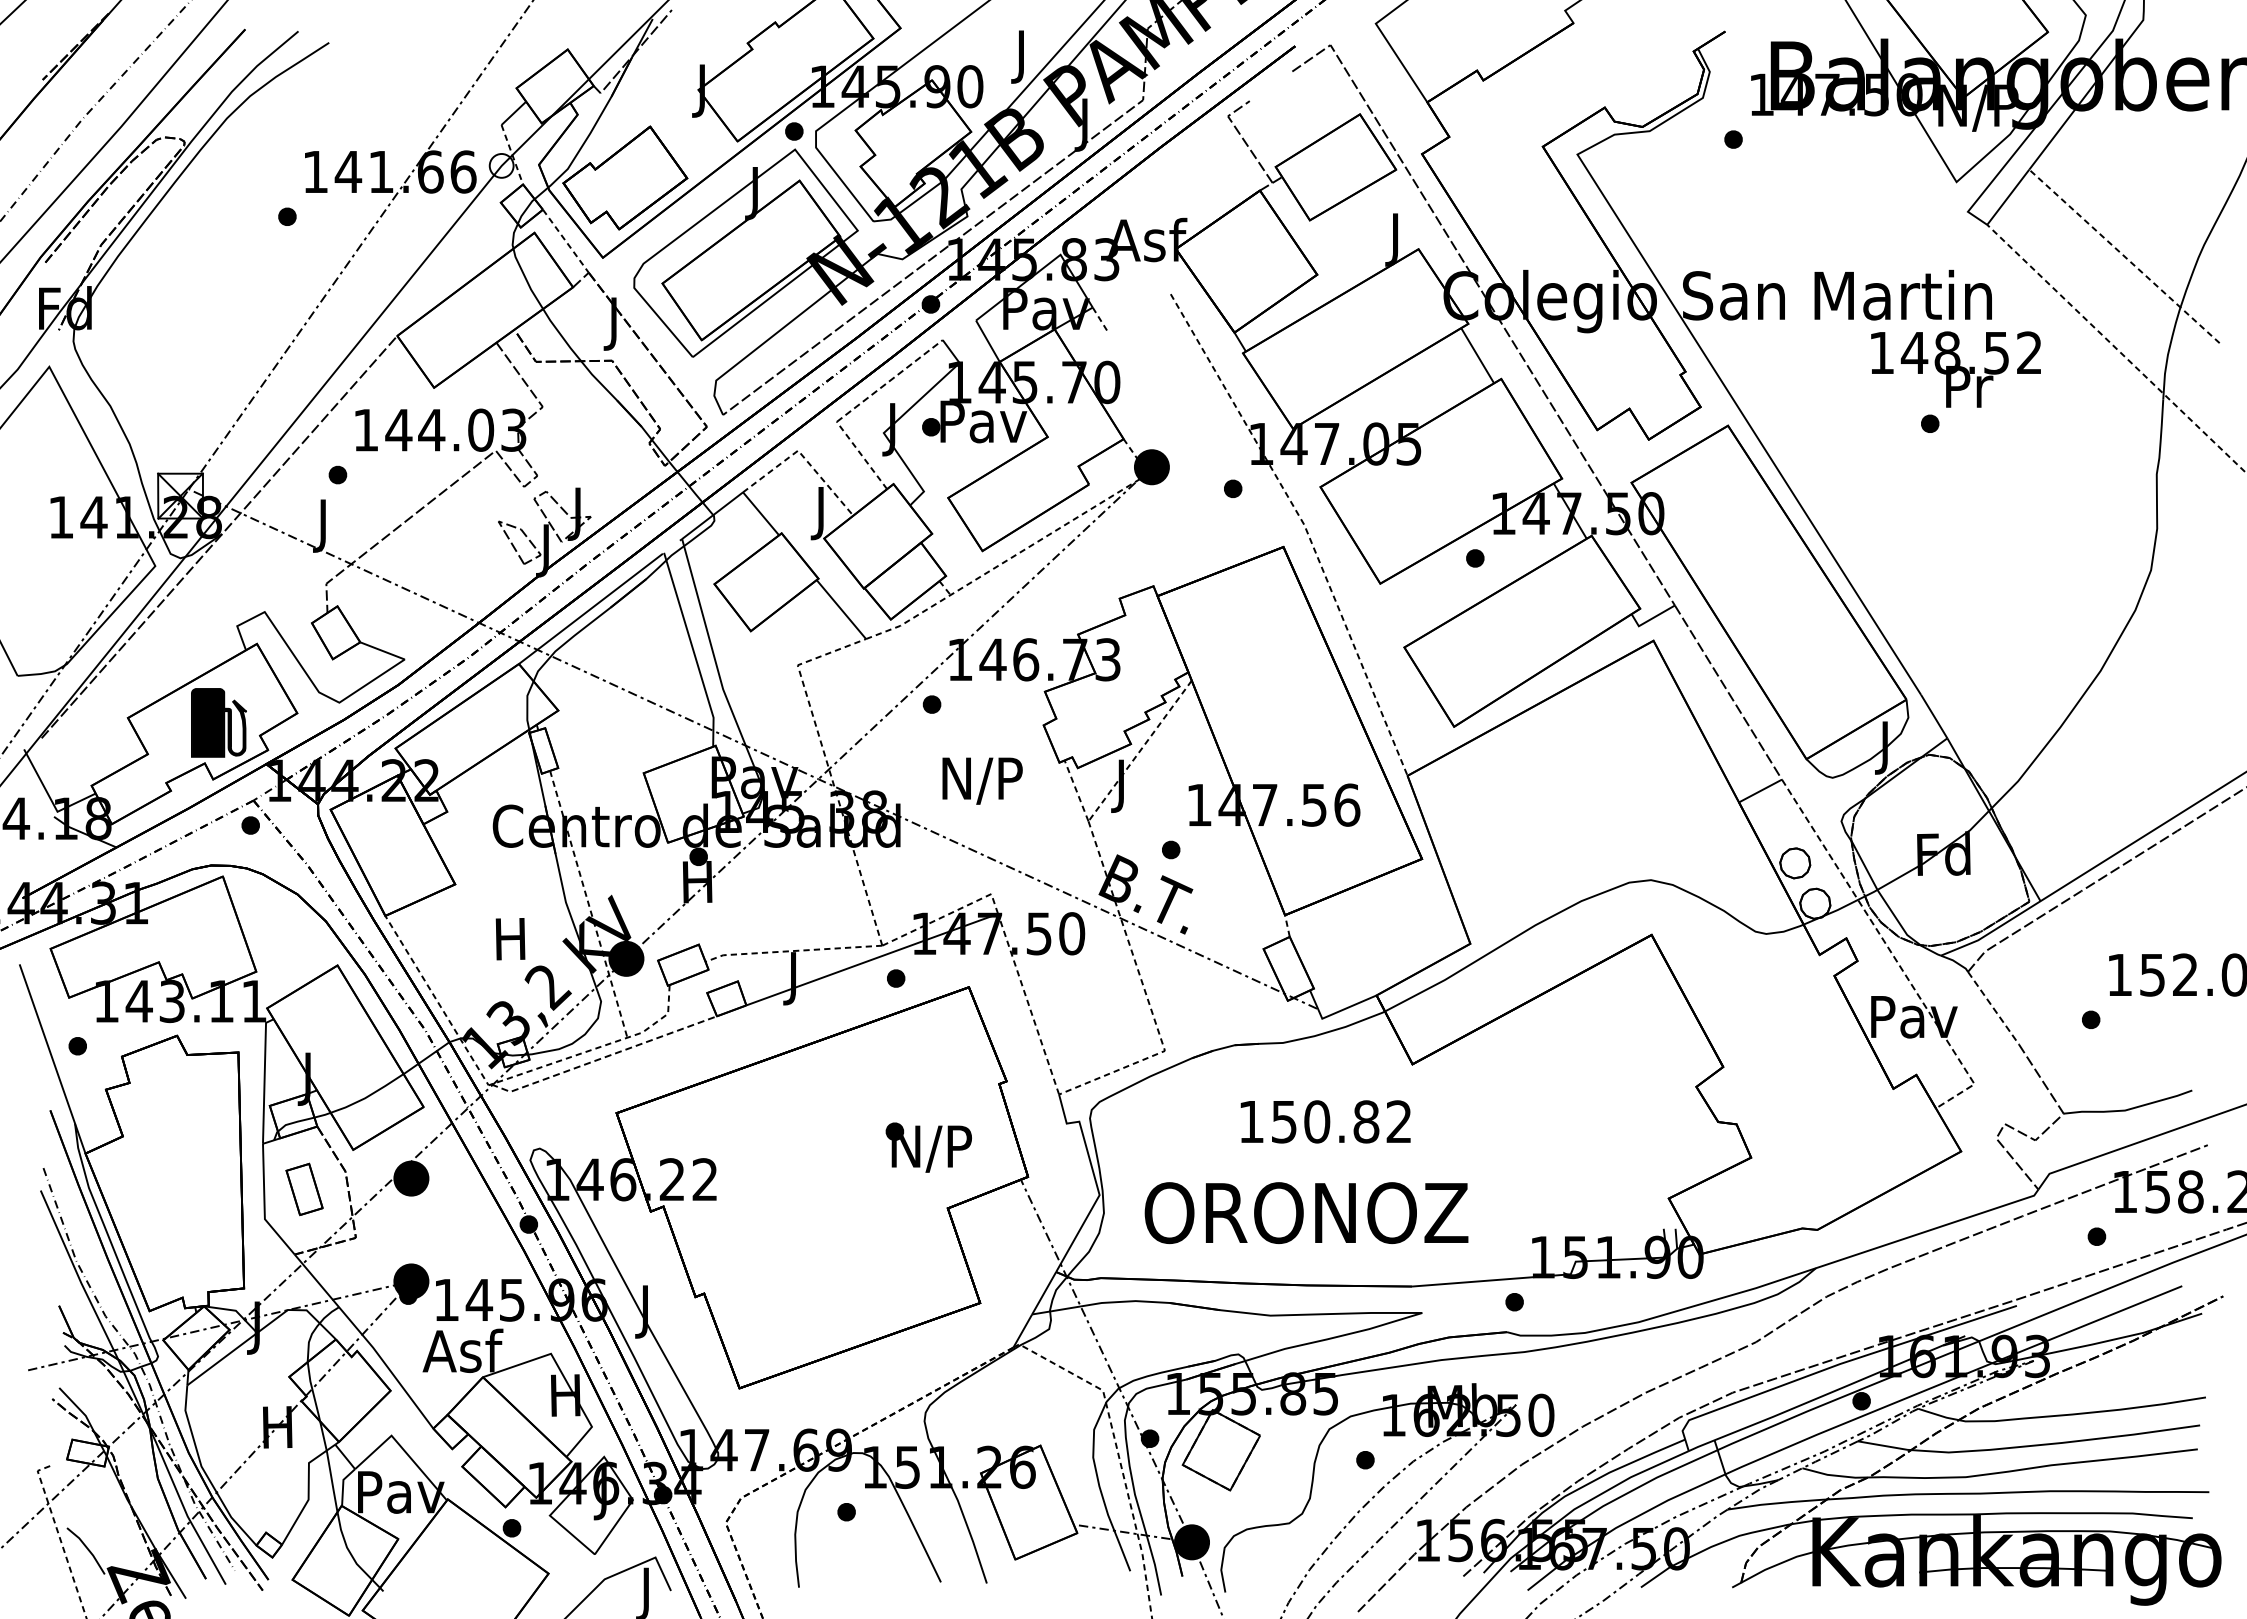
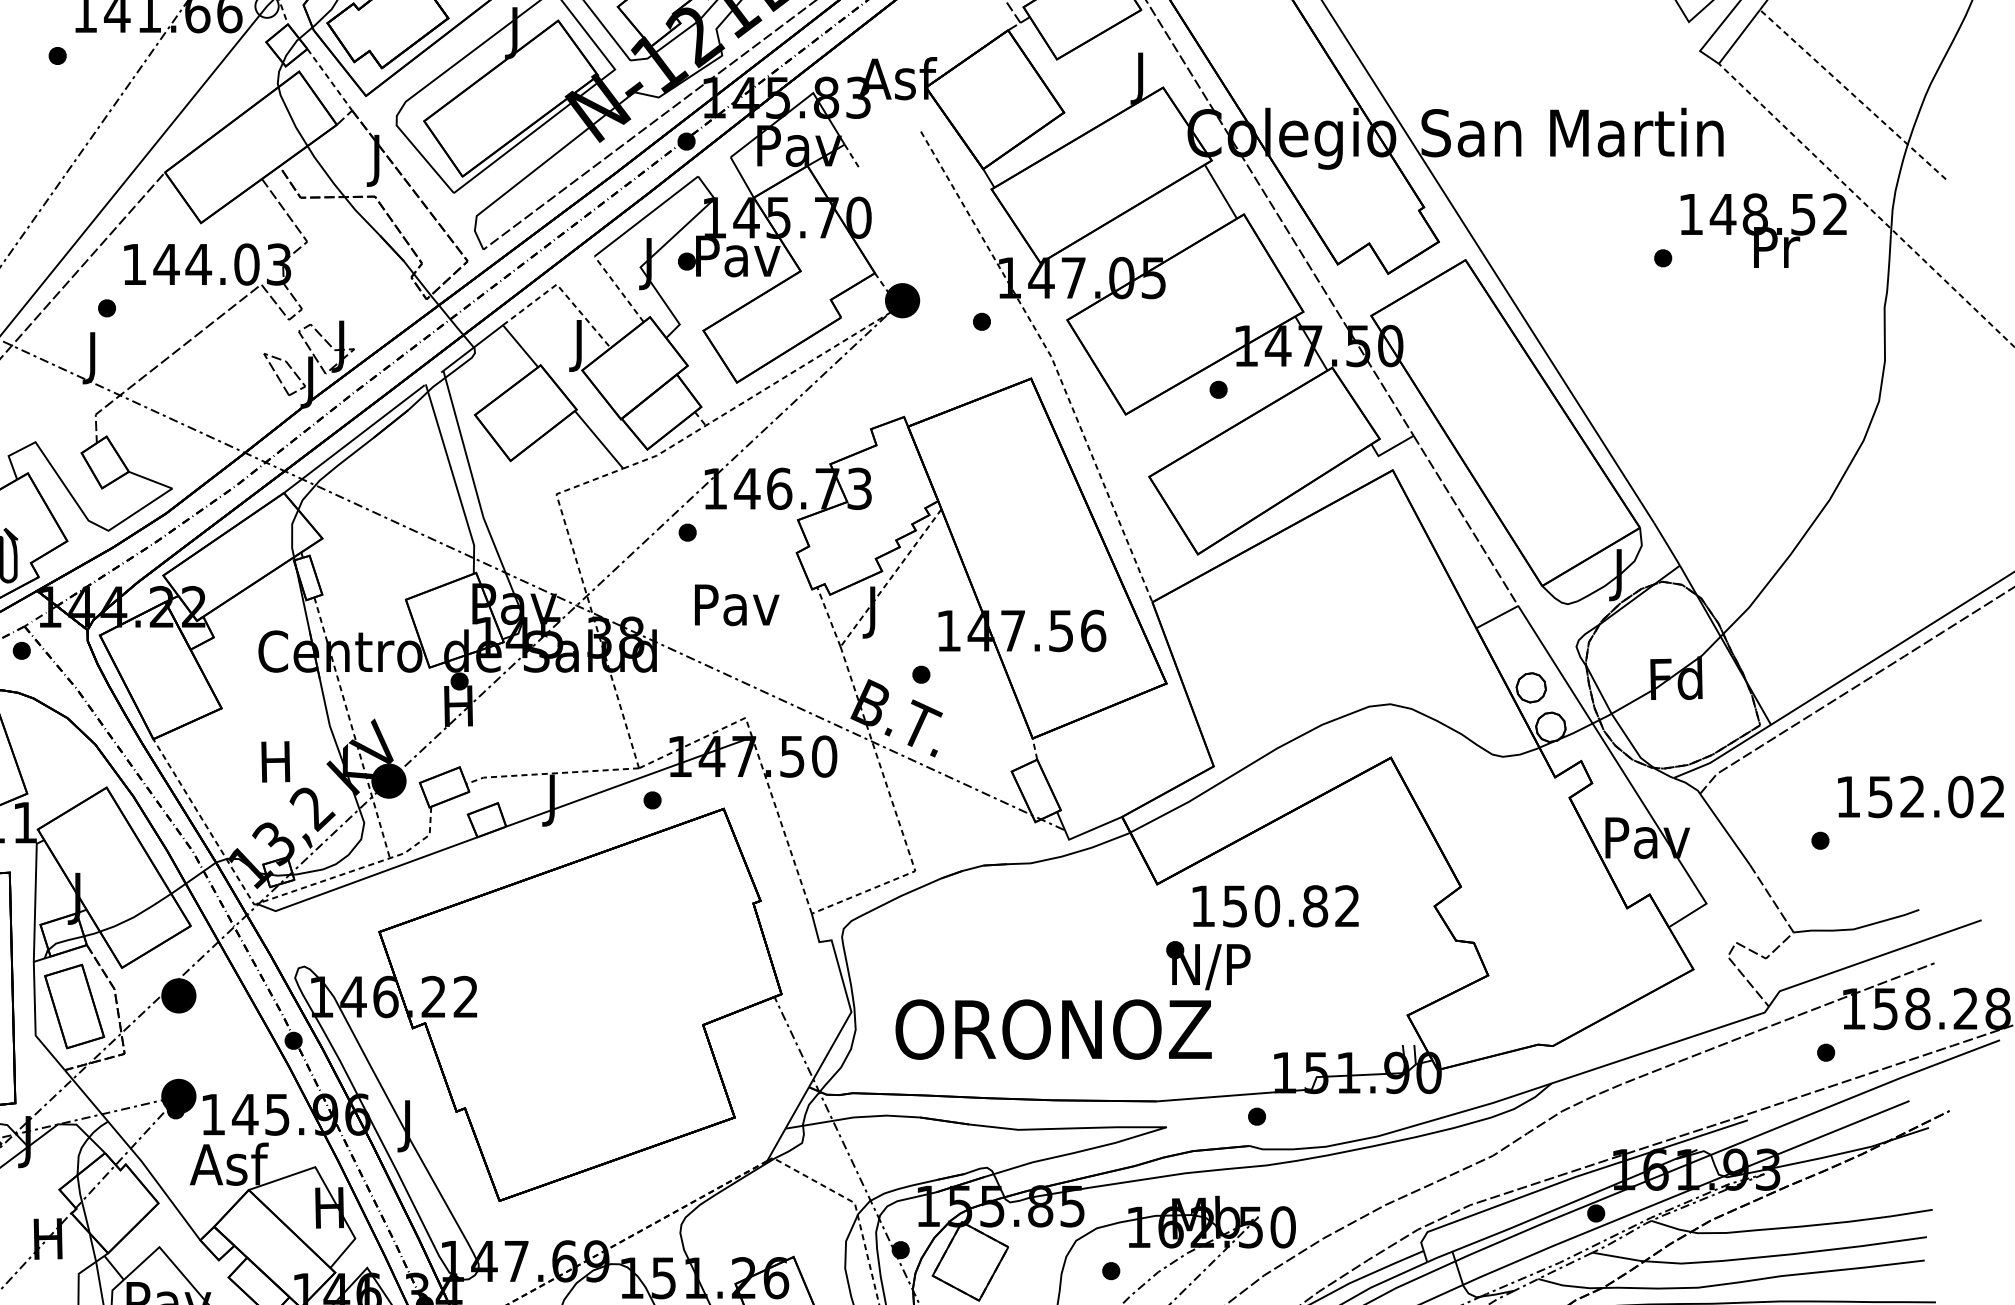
text: (1955, 369) -> (1763, 230), moved
line: (889, 381) -> (646, 216), dashed -> solid
text: (982, 780) -> (736, 606), N/P -> Pav
line: (1890, 951) -> (1624, 773), dashed -> solid
line: (1993, 1008) -> (1725, 829), dashed -> solid
line: (603, 1057) -> (366, 877), dashed -> solid
text: (1325, 1121) -> (1275, 905), moved
text: (928, 1147) -> (1208, 965), moved
part: (304, 1189) -> (74, 1006), size x1.67

